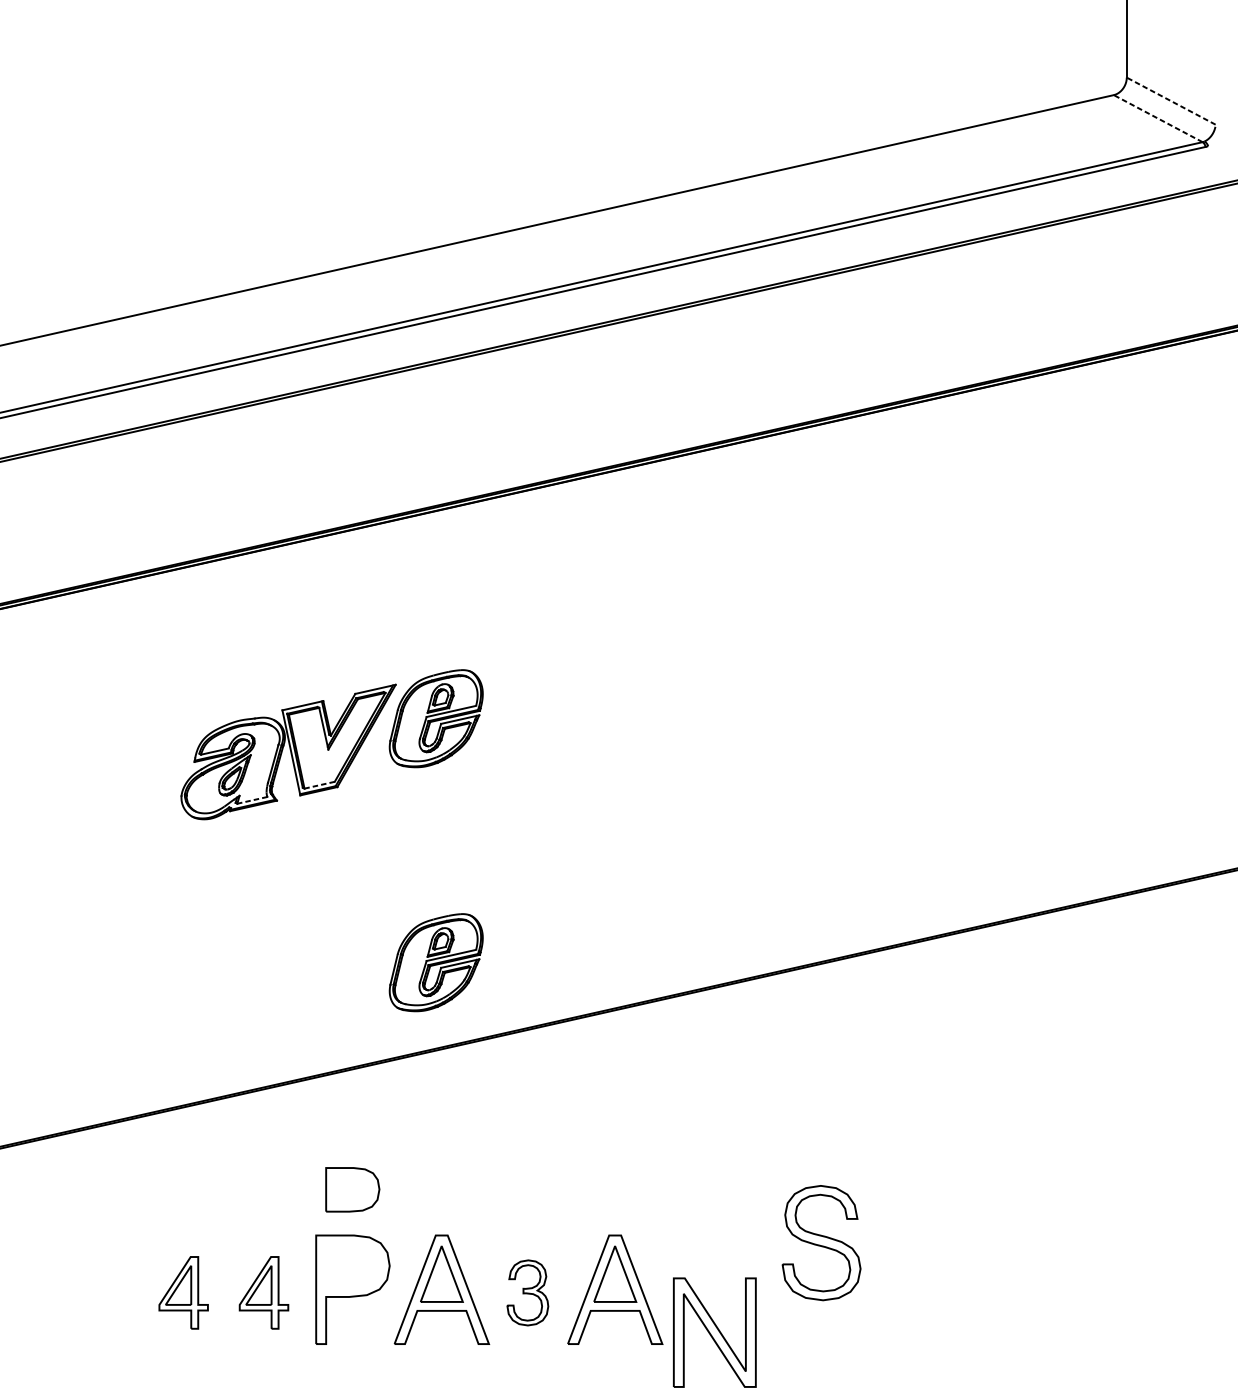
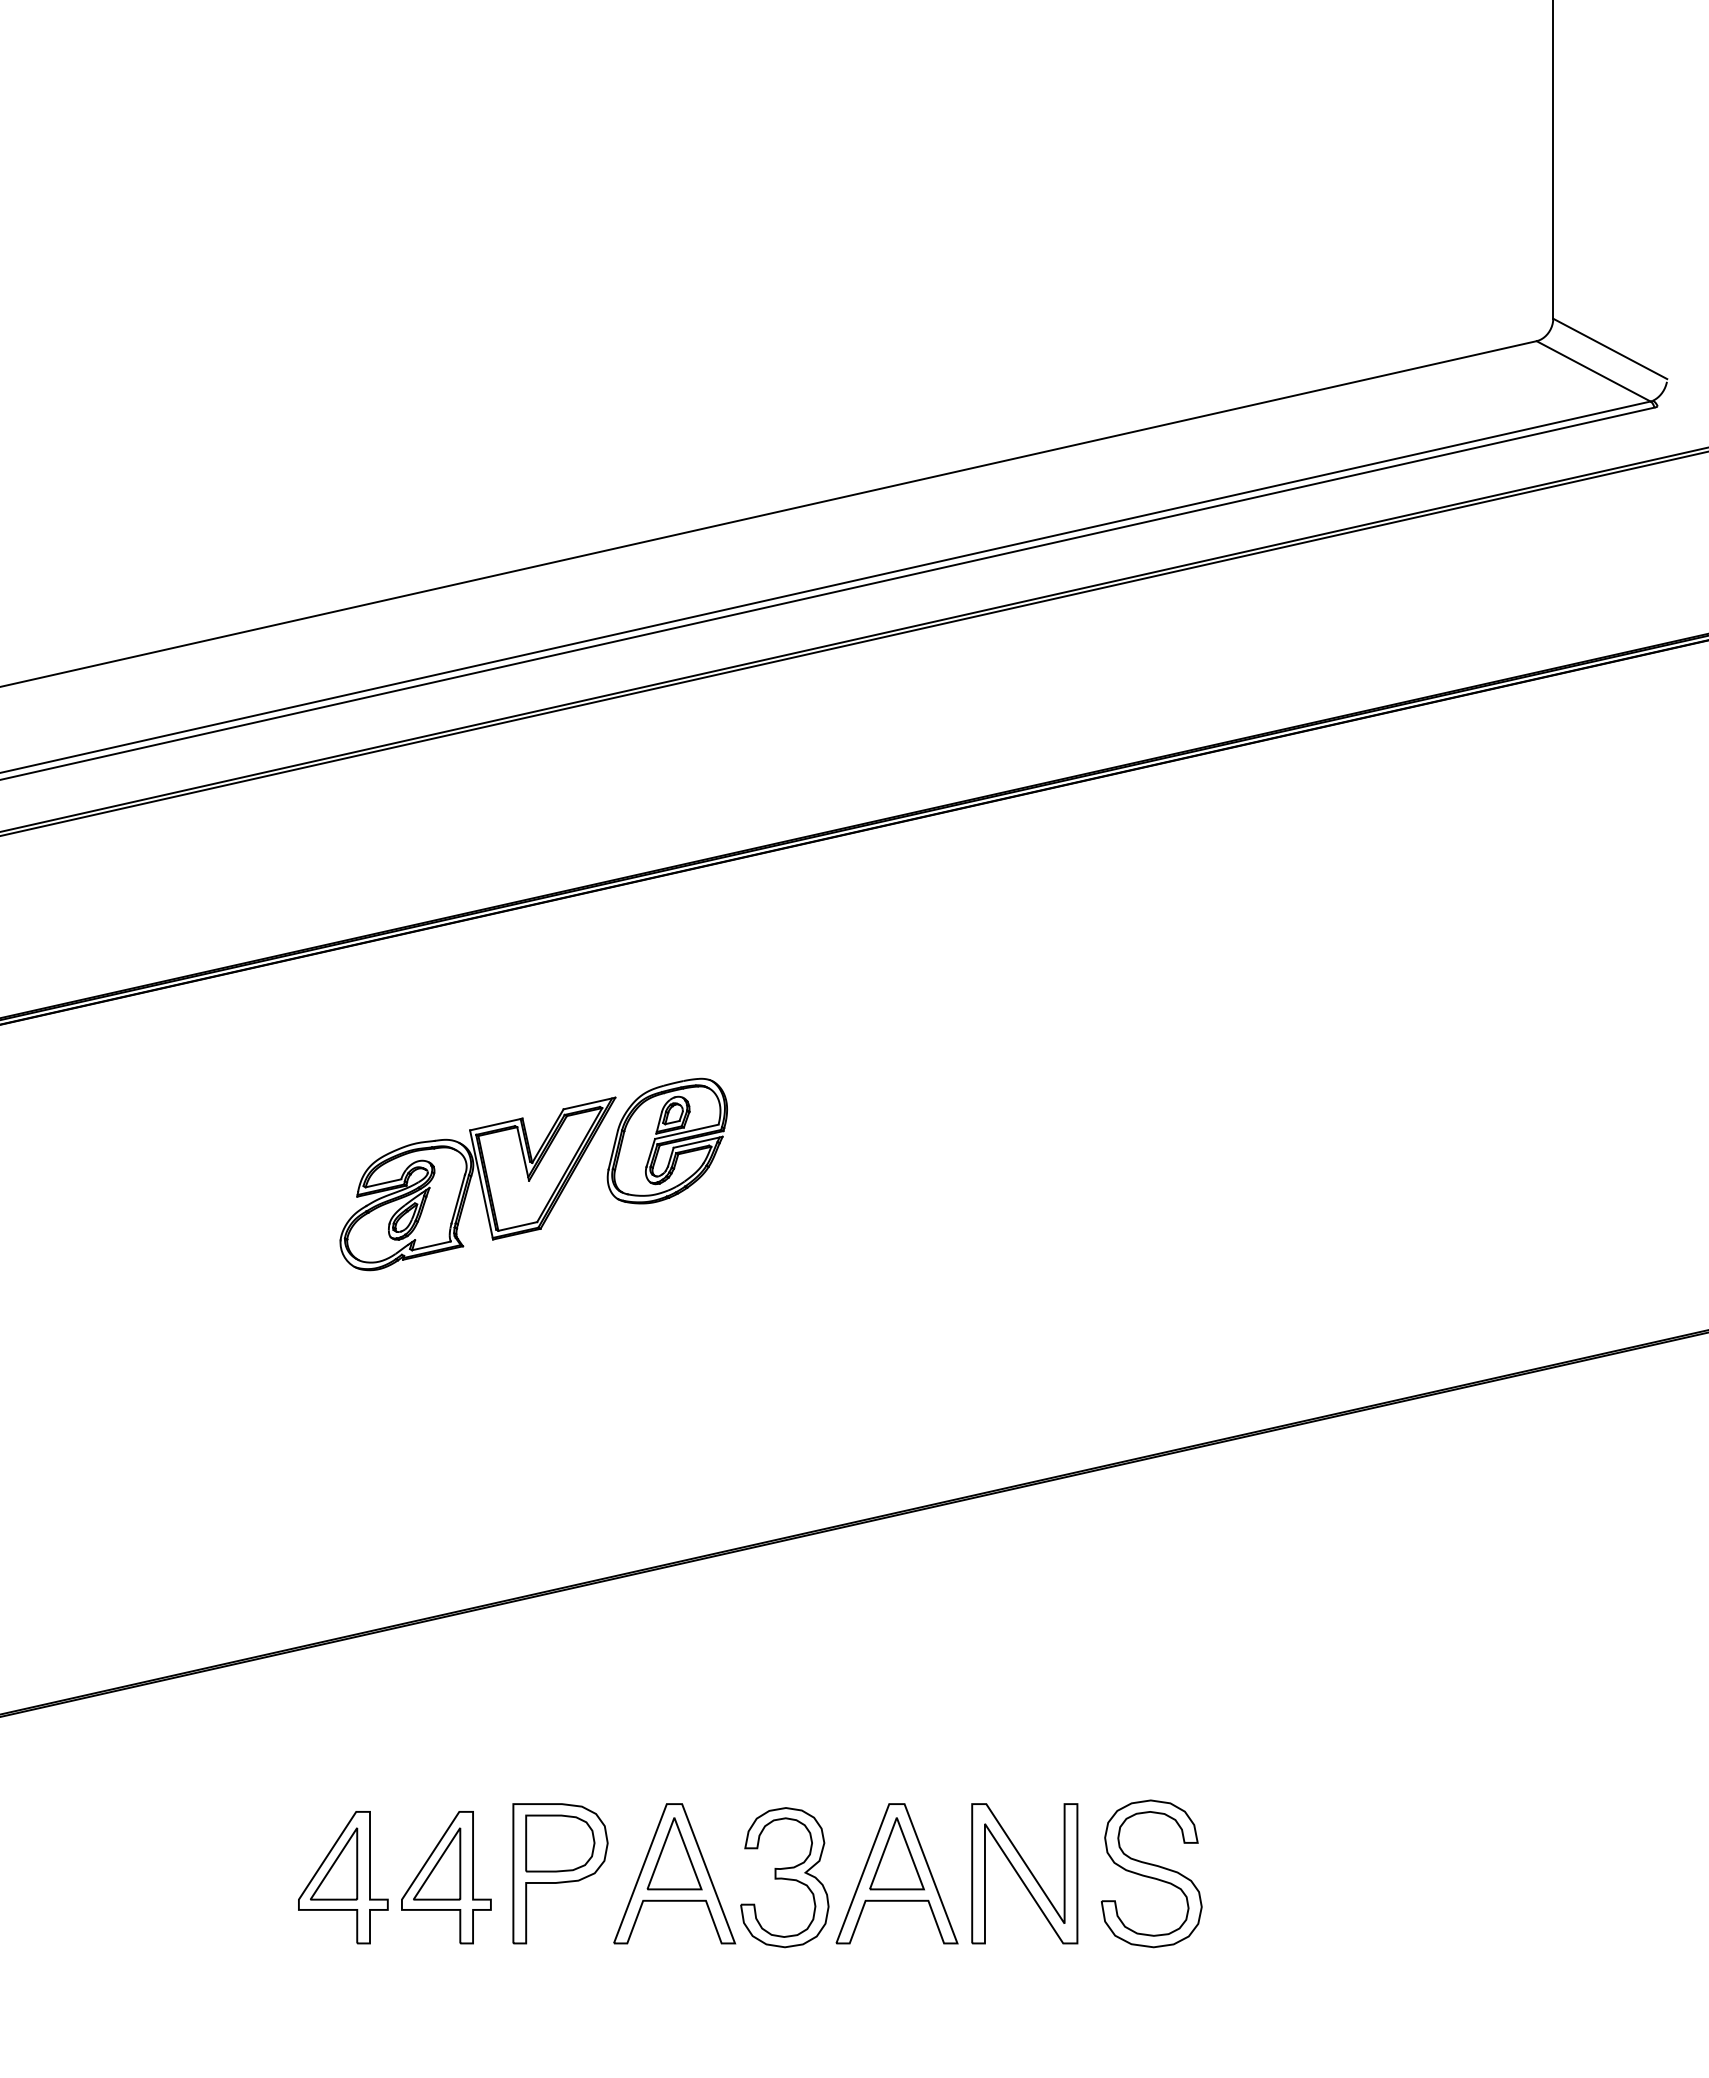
line: (1170, 100) -> (1609, 348), dashed -> solid
line: (1158, 118) -> (1593, 371), dashed -> solid
line: (319, 785) -> (517, 1226), dashed -> solid
line: (252, 800) -> (431, 1245), dashed -> solid
part: (435, 962) -> (666, 1453), removed
part: (352, 1189) -> (560, 1843), moved
part: (821, 1242) -> (1151, 1873), moved
part: (183, 1292) -> (343, 1877), size x1.43
part: (264, 1292) -> (446, 1877), size x1.43
part: (527, 1292) -> (784, 1877), size x1.67
part: (714, 1332) -> (1024, 1873), moved

